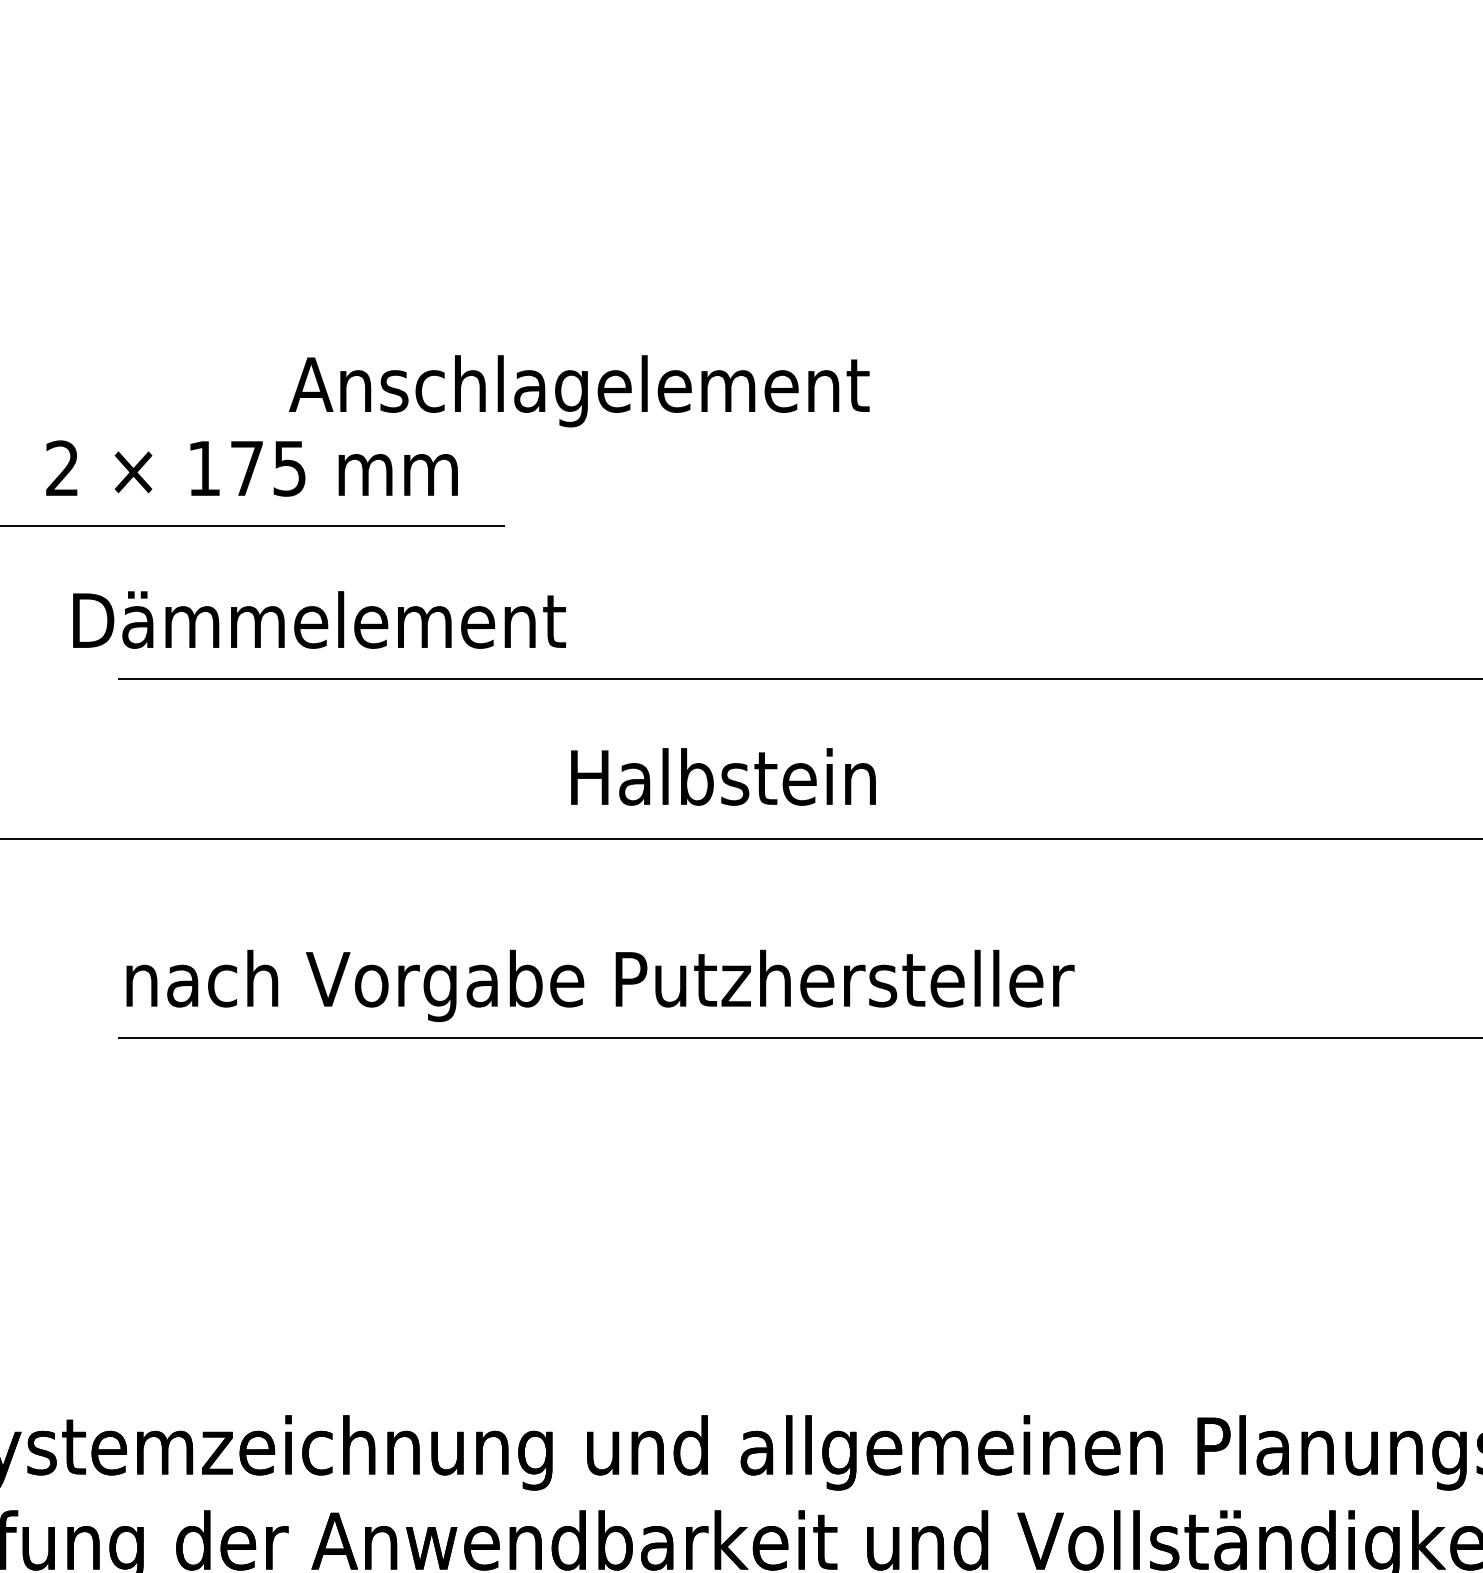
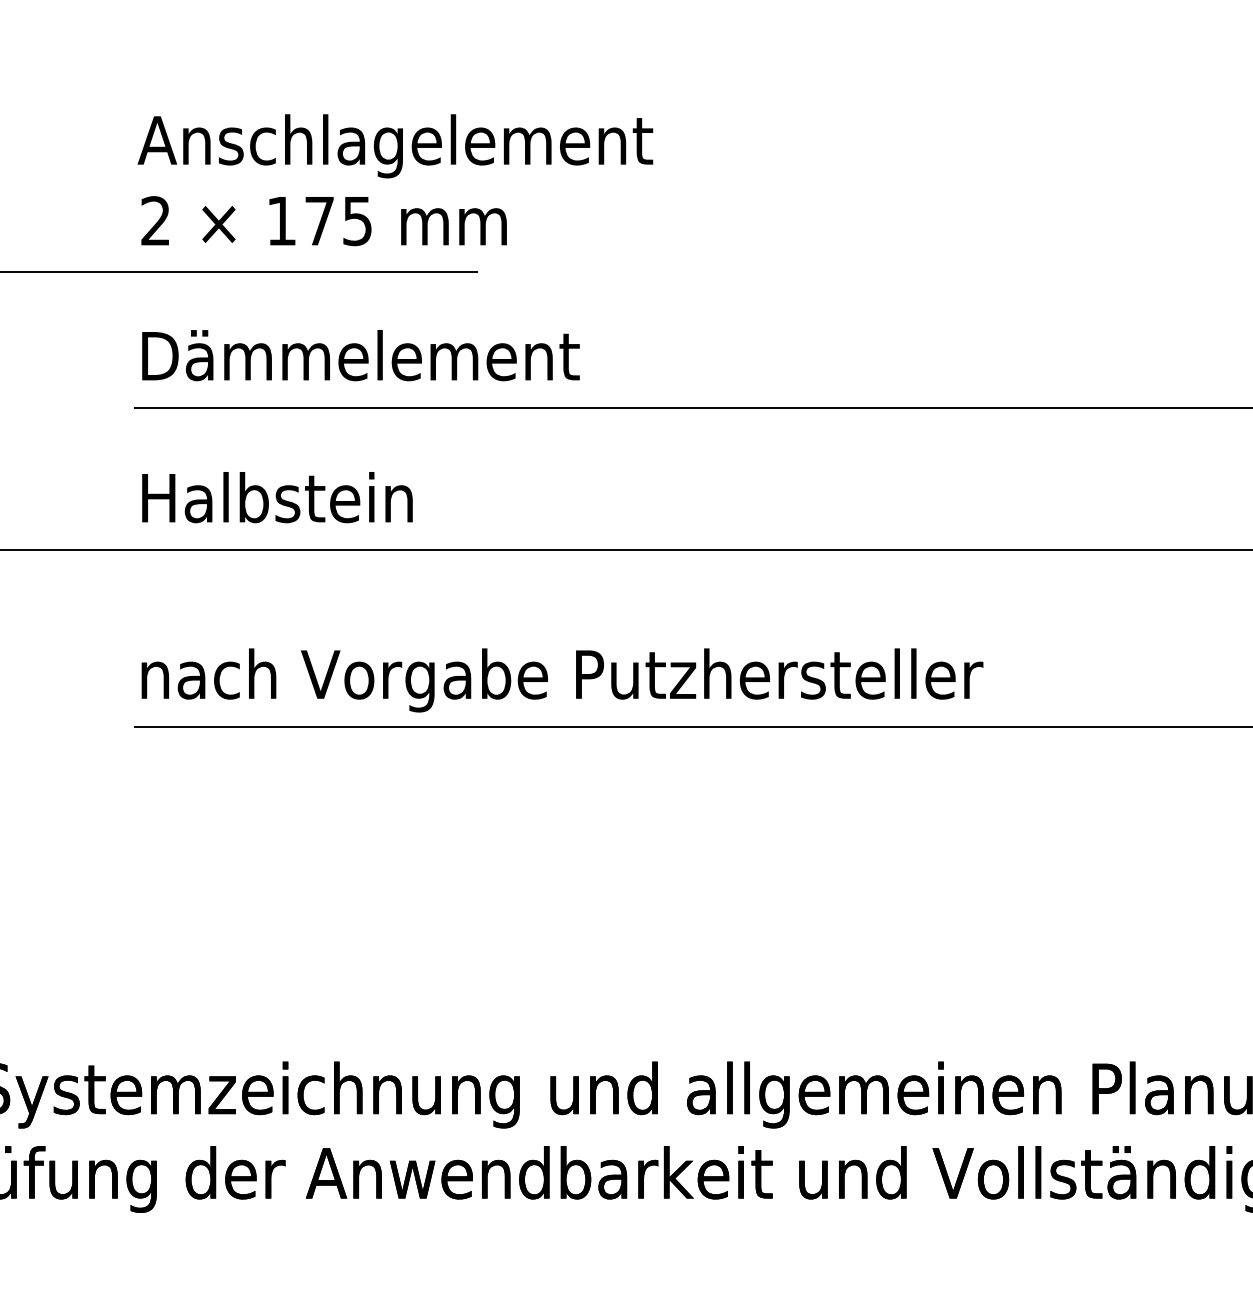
text: (579, 391) -> (395, 146), moved
text: (251, 468) -> (323, 221), moved
text: (319, 619) -> (360, 355), moved
text: (723, 776) -> (277, 497), moved

